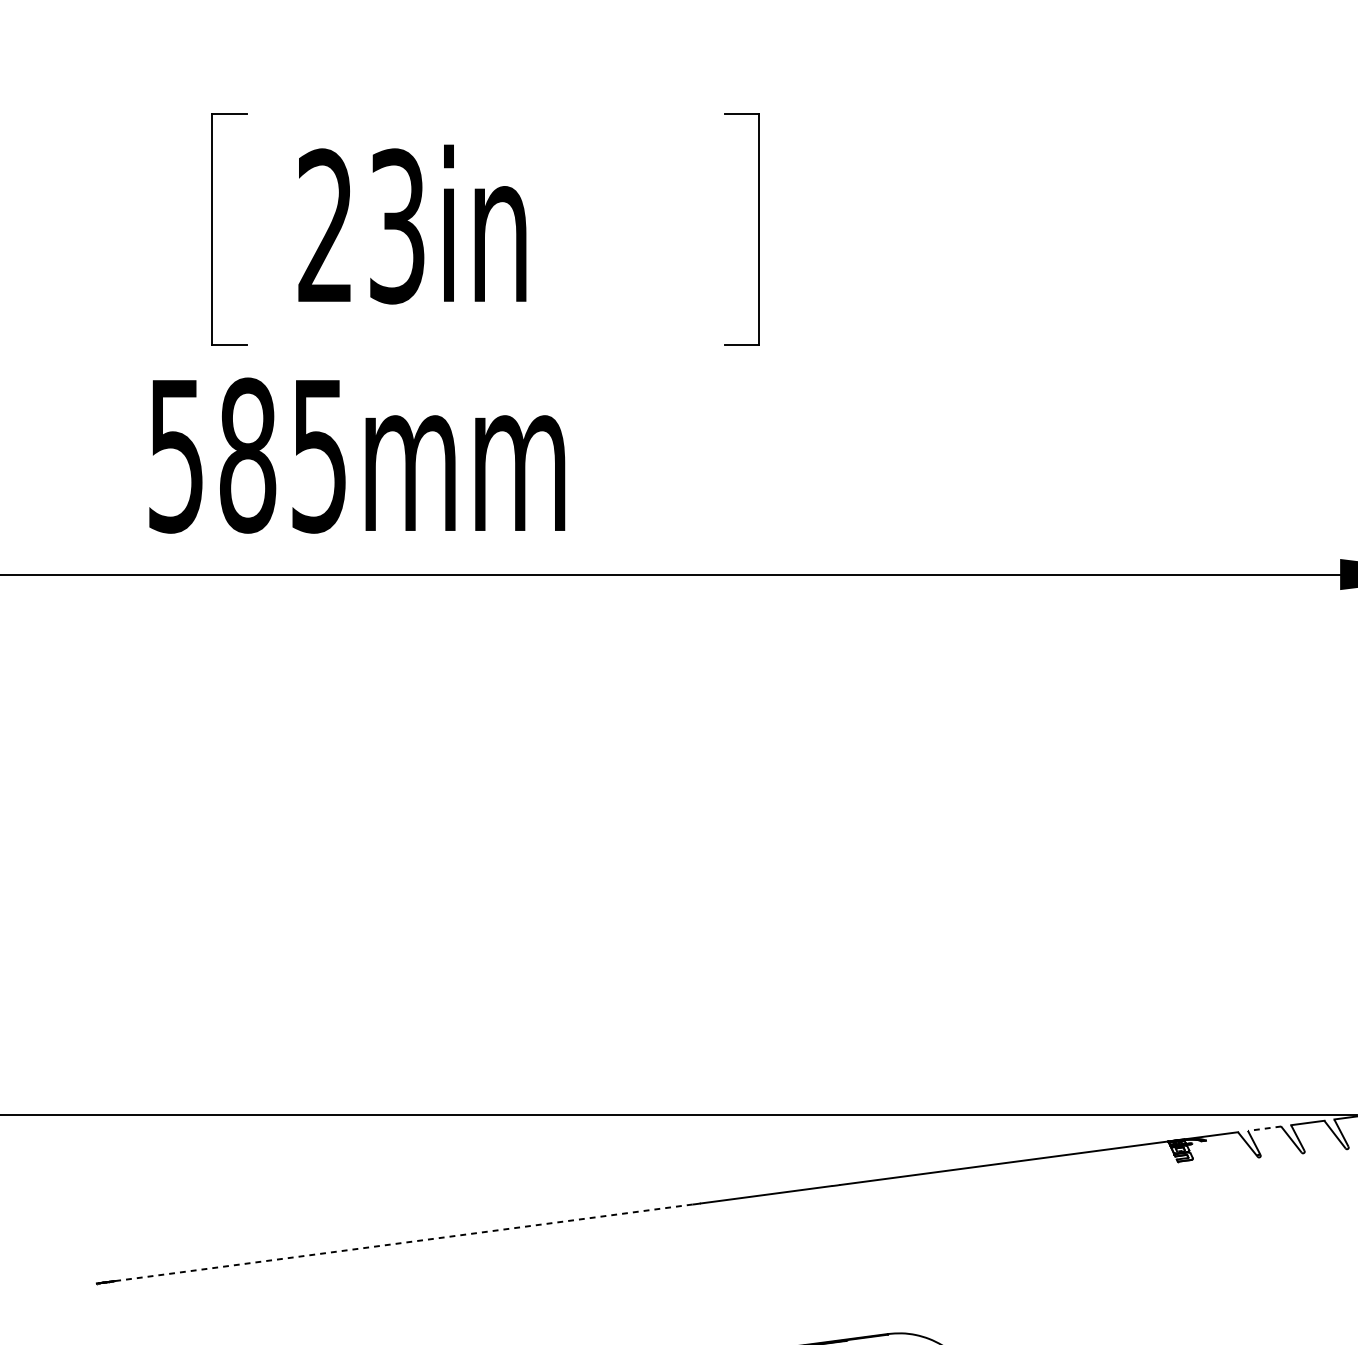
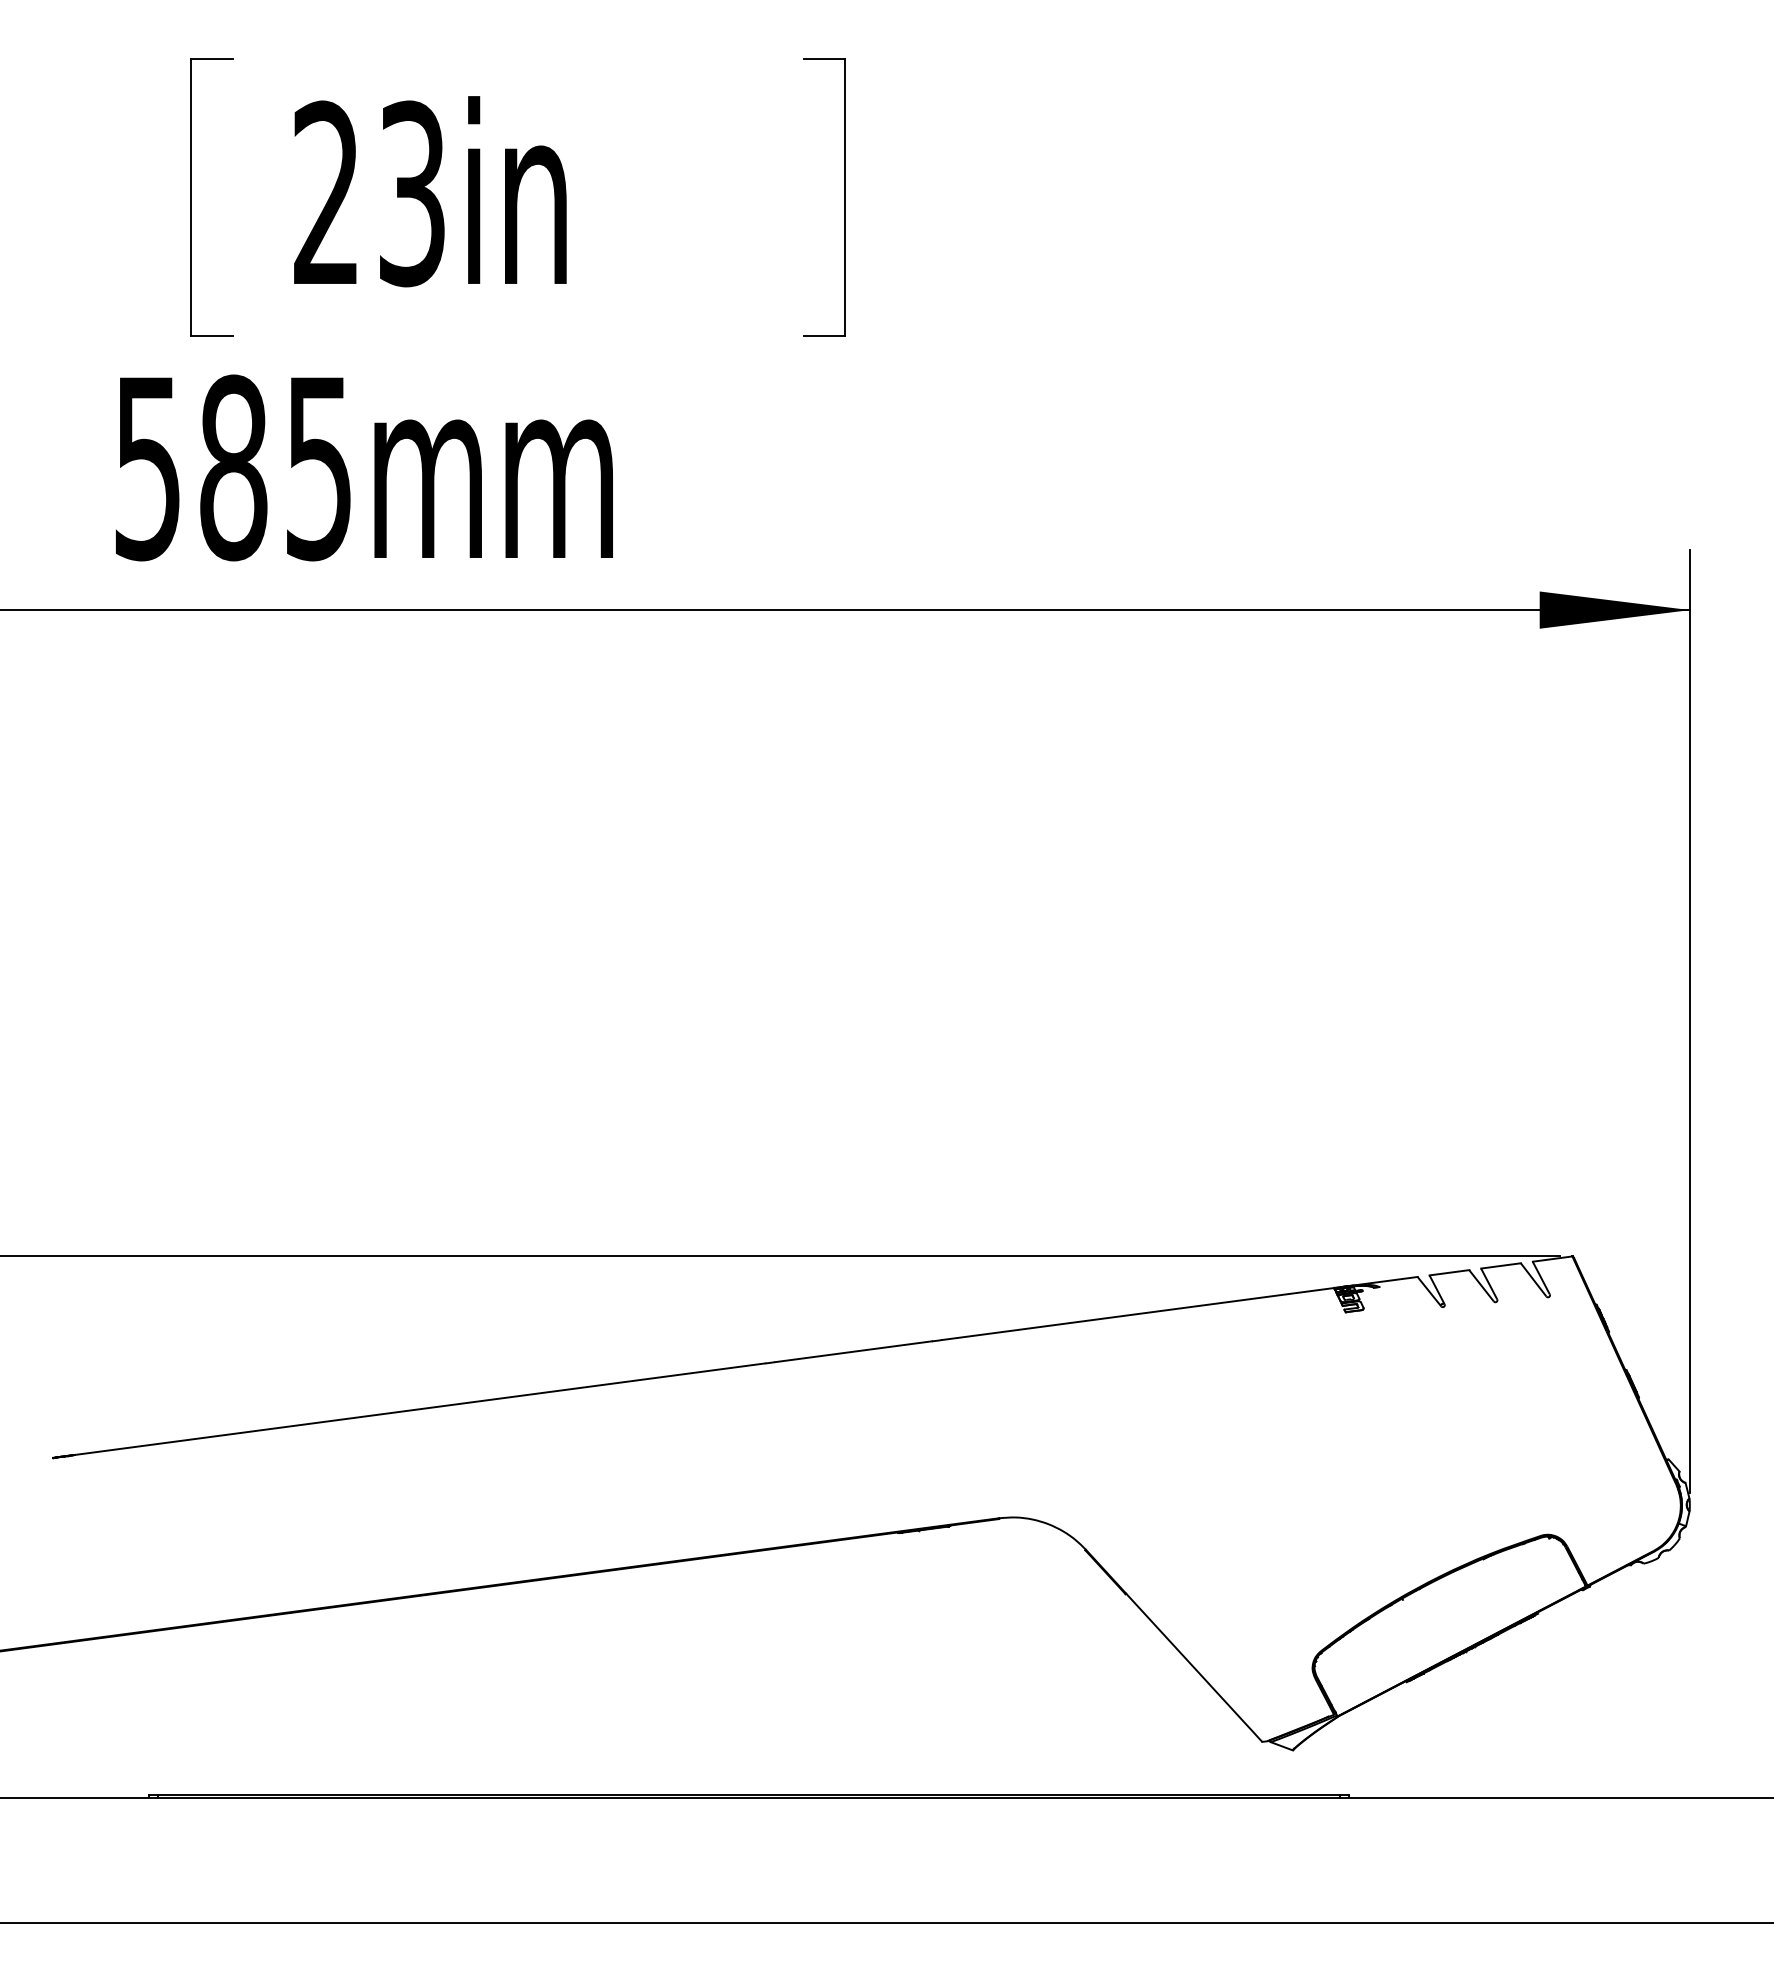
line: (1264, 1128) -> (1449, 1272), dashed -> solid
line: (404, 1243) -> (420, 1409), dashed -> solid

